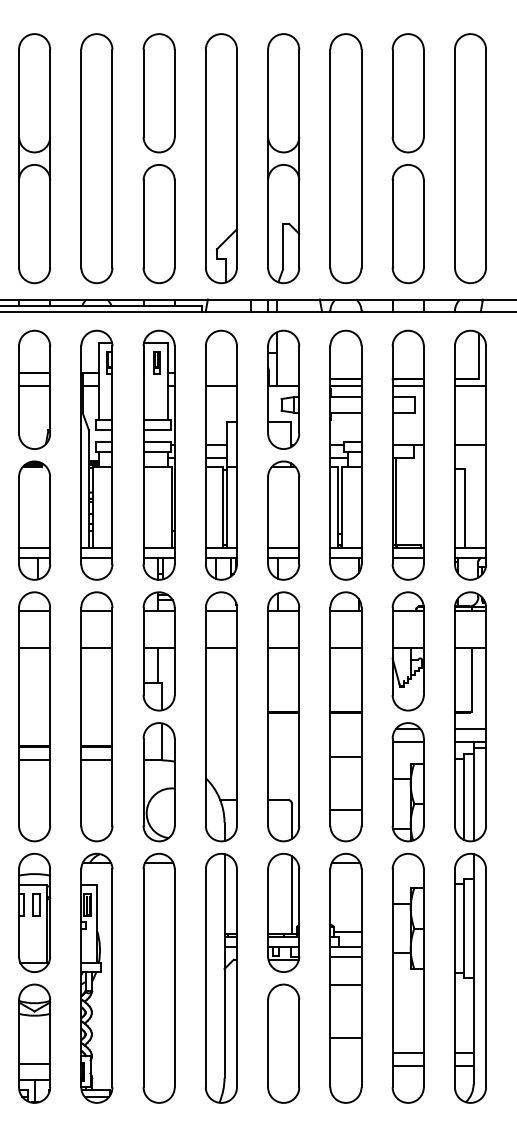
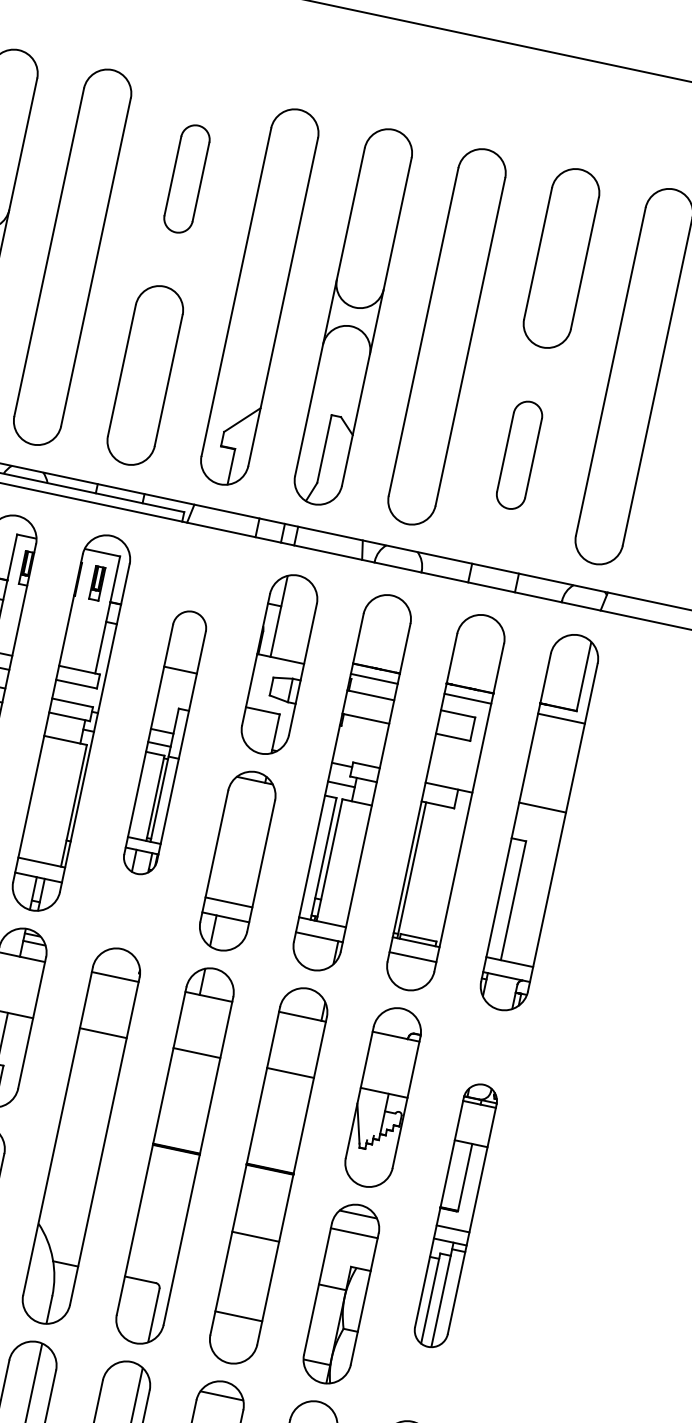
part: (158, 93) -> (186, 179), size x0.6
part: (407, 224) -> (518, 455), size x0.6
part: (221, 454) -> (165, 741), size x0.7
part: (470, 716) -> (455, 1215), size x0.7

